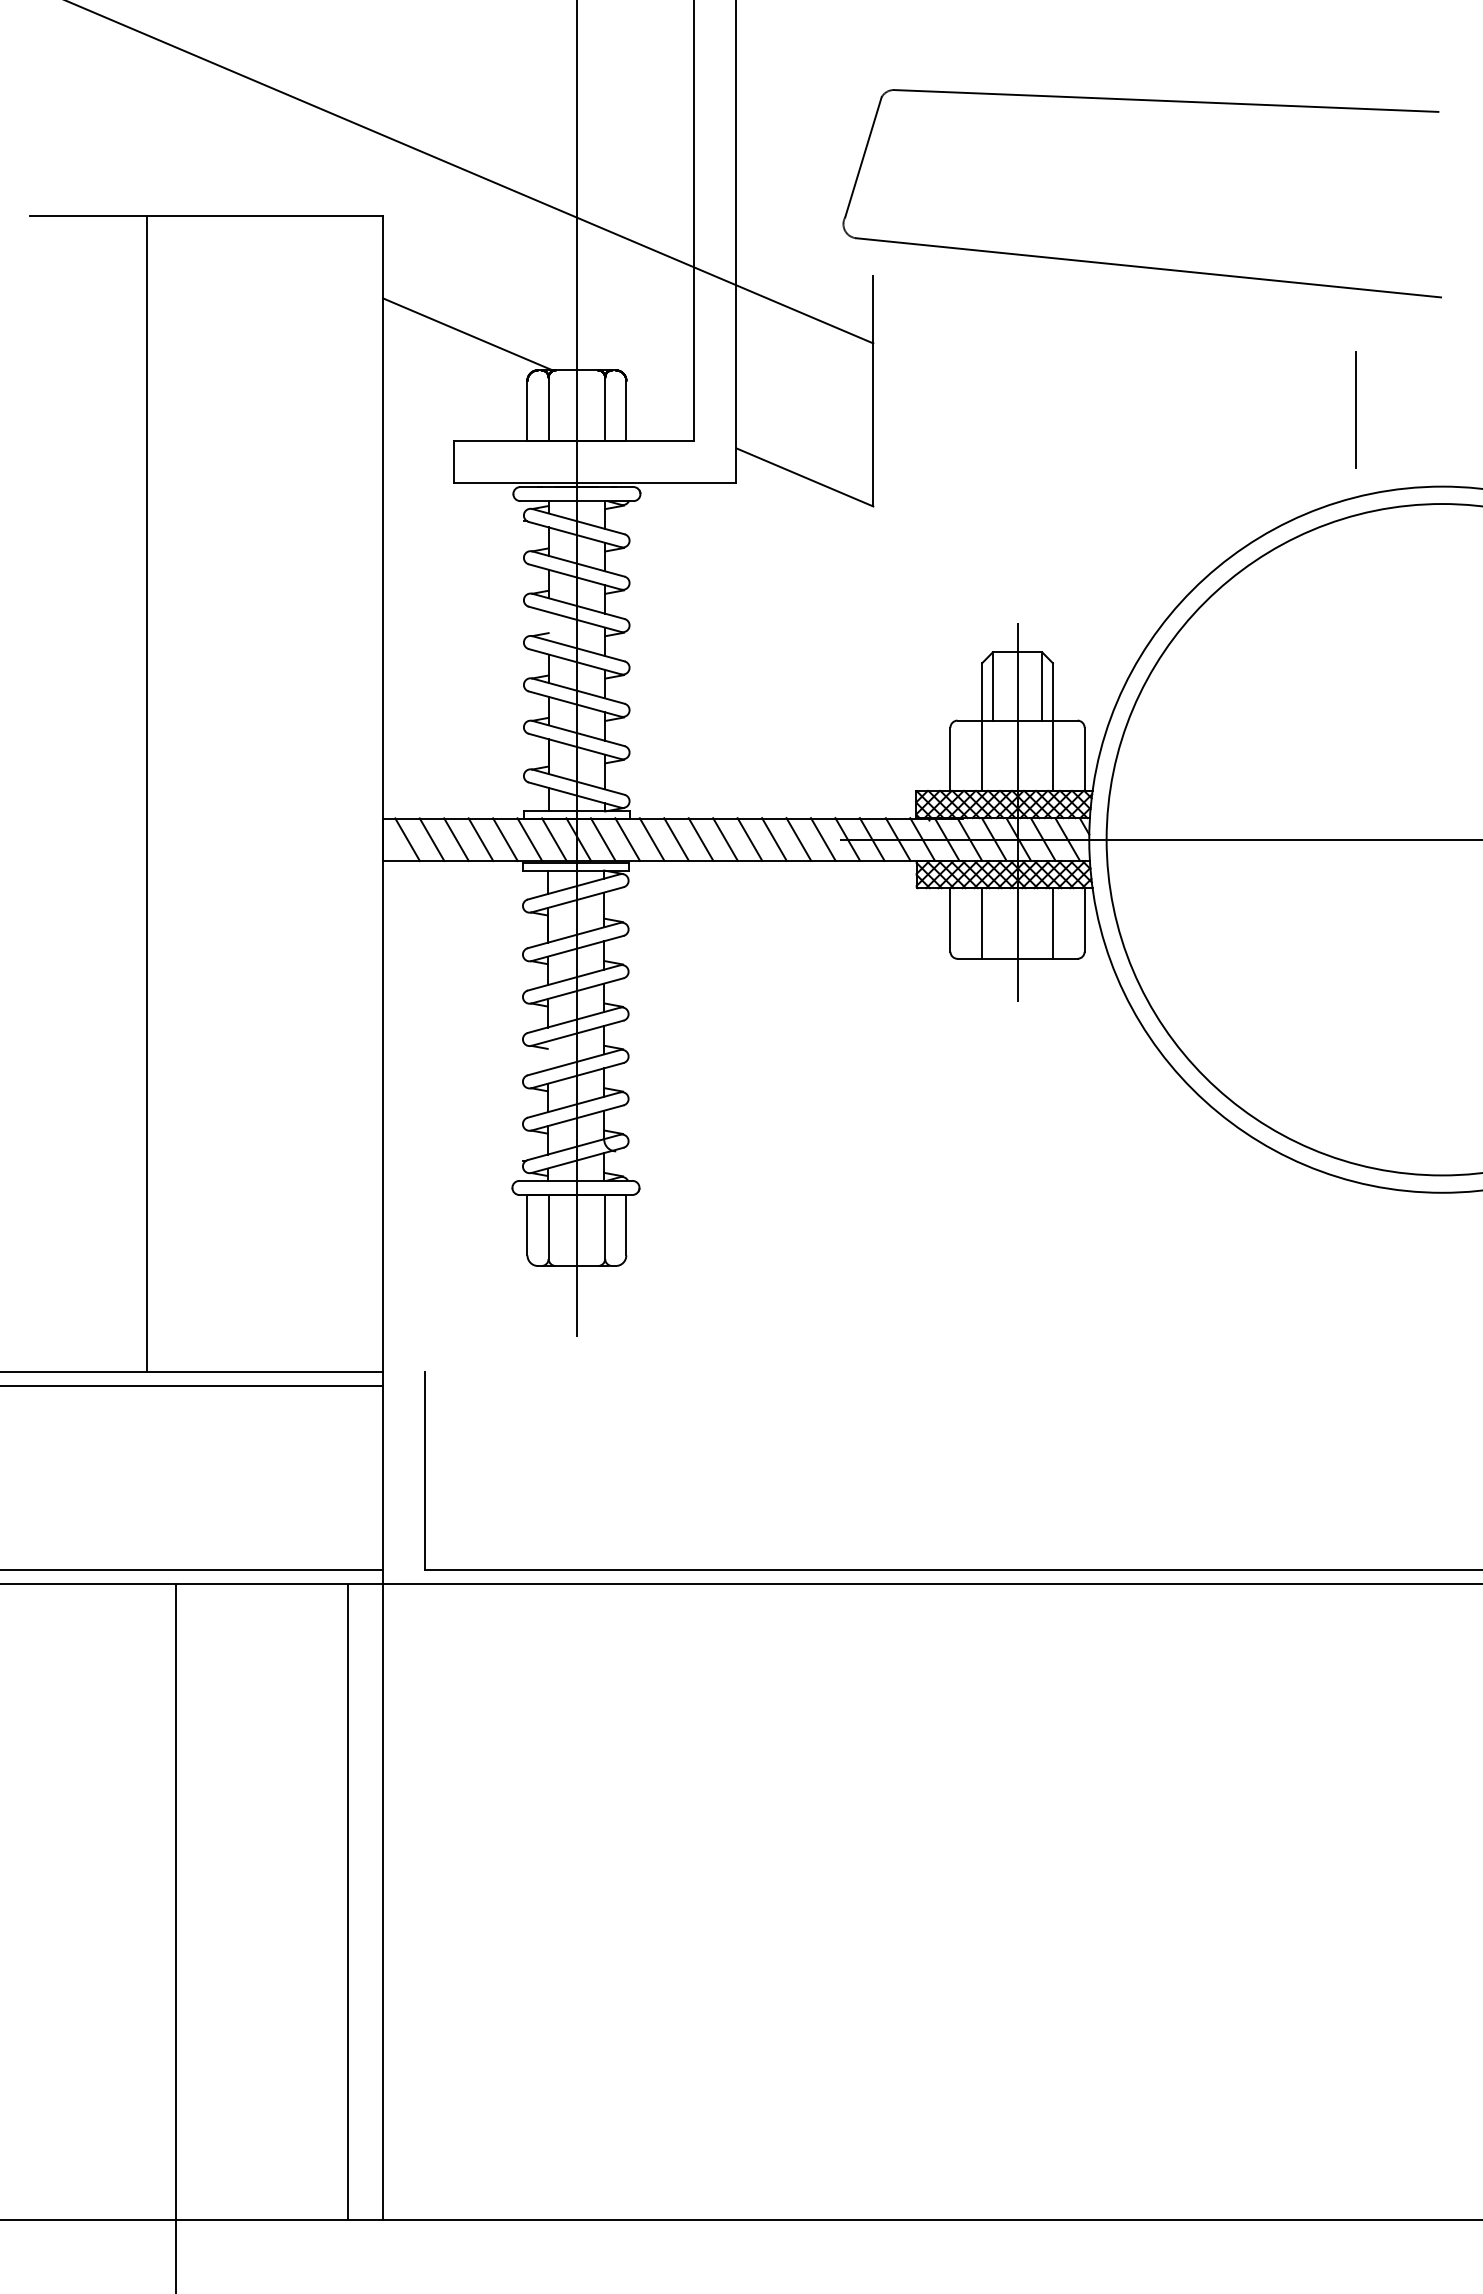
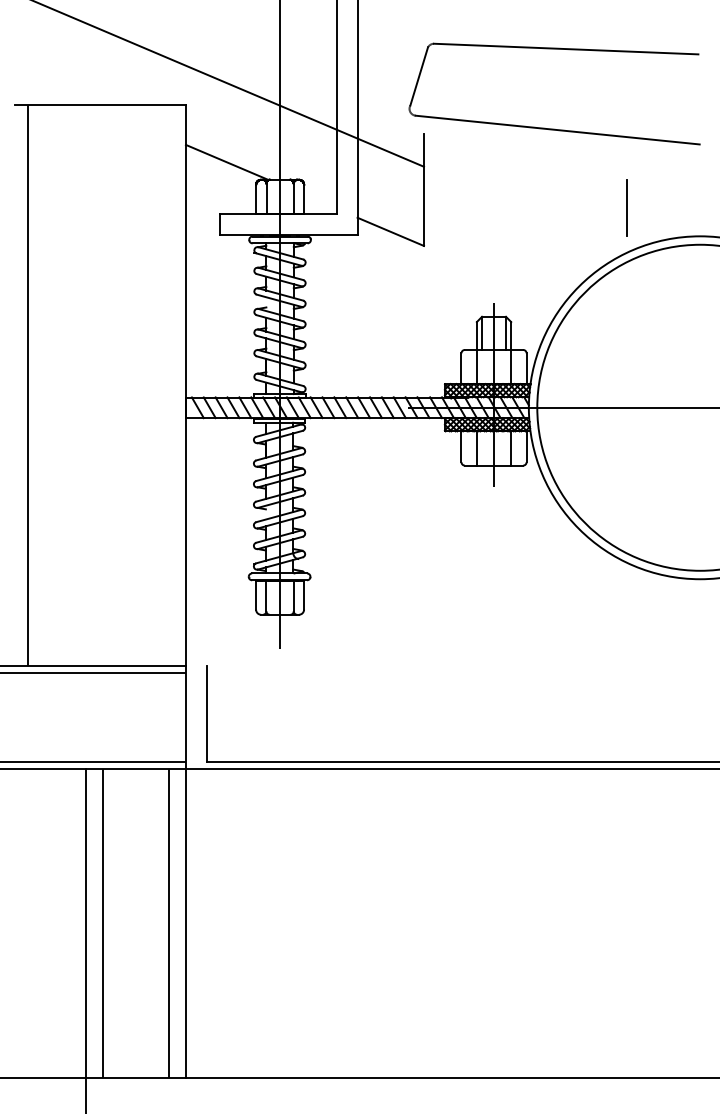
line: (1354, 408) -> (626, 207), moved
line: (147, 793) -> (28, 385), moved
line: (211, 1901) -> (102, 923), added

